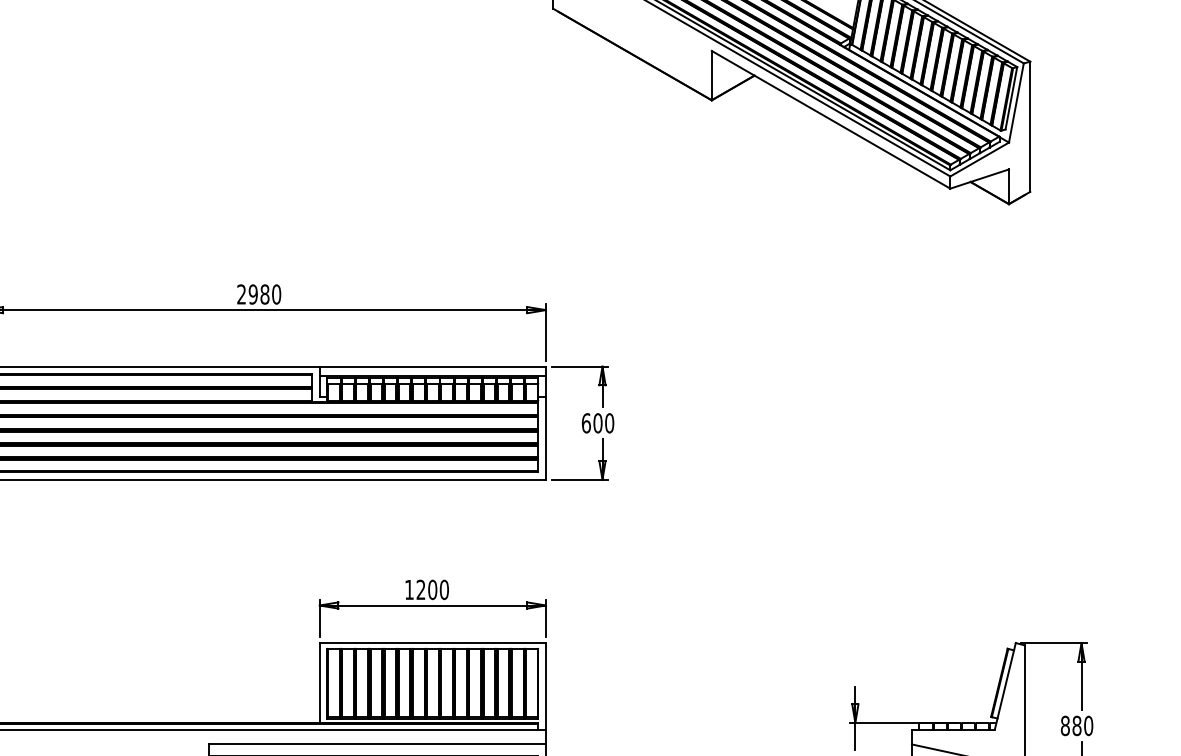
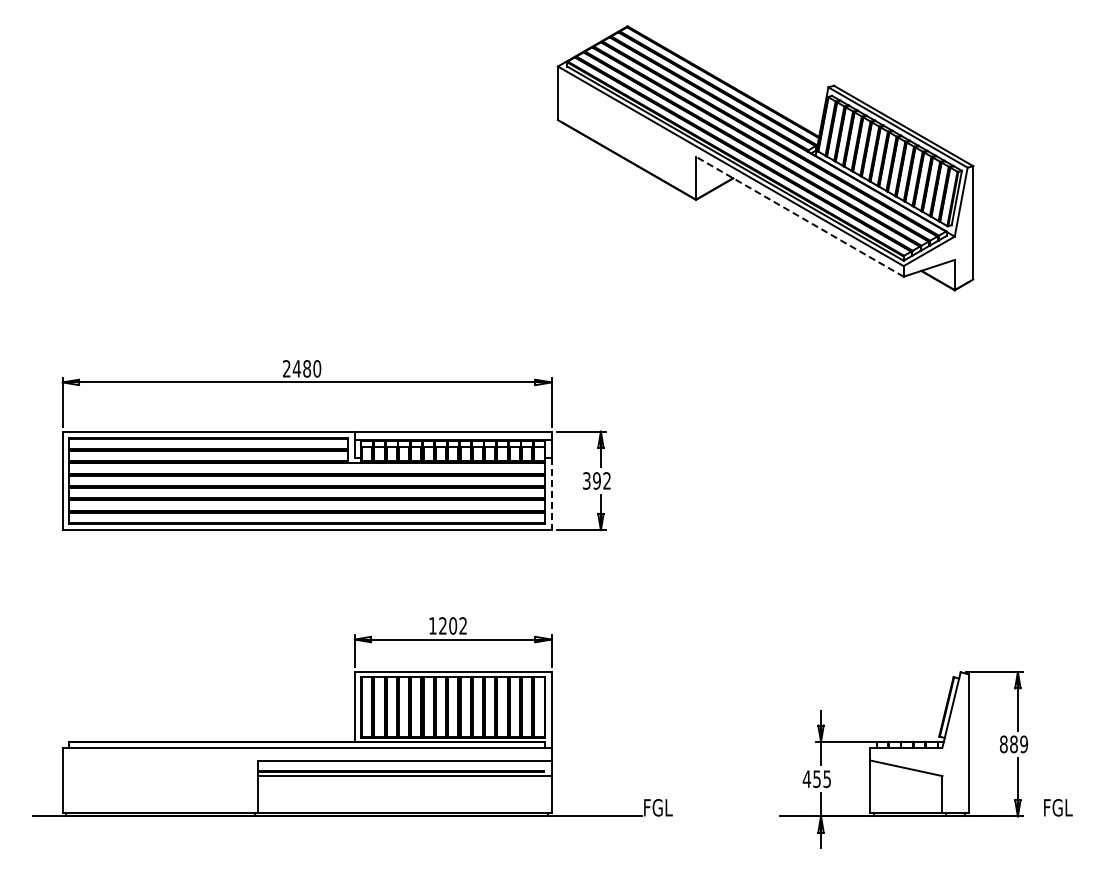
line: (830, 119) -> (799, 216), solid -> dashed
text: (252, 294) -> (296, 368), 2980 -> 2480
text: (598, 422) -> (597, 480), 600 -> 392
line: (545, 438) -> (551, 494), solid -> dashed
text: (444, 589) -> (463, 625), 1200 -> 1202
text: (1087, 726) -> (1023, 744), 880 -> 889

